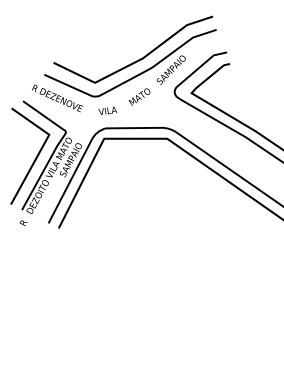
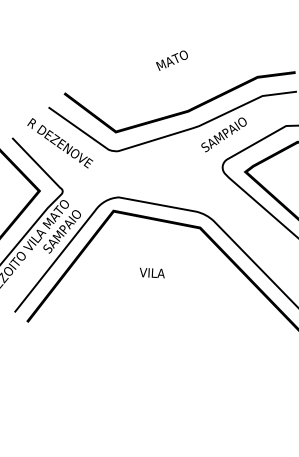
text: (139, 96) -> (171, 59), moved
text: (107, 110) -> (151, 272), moved

